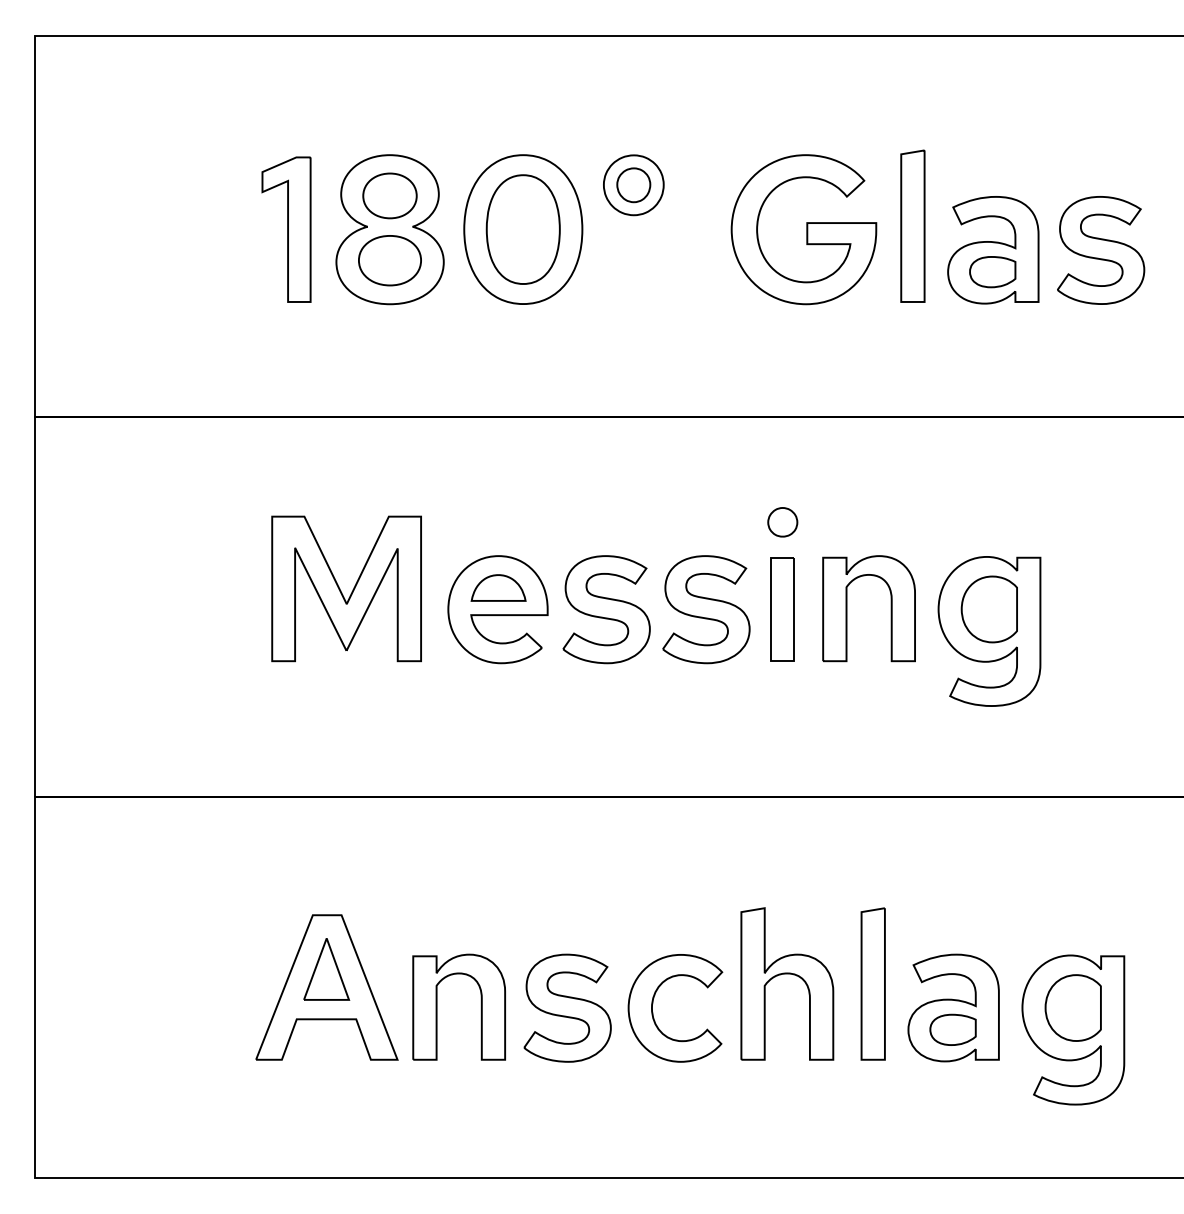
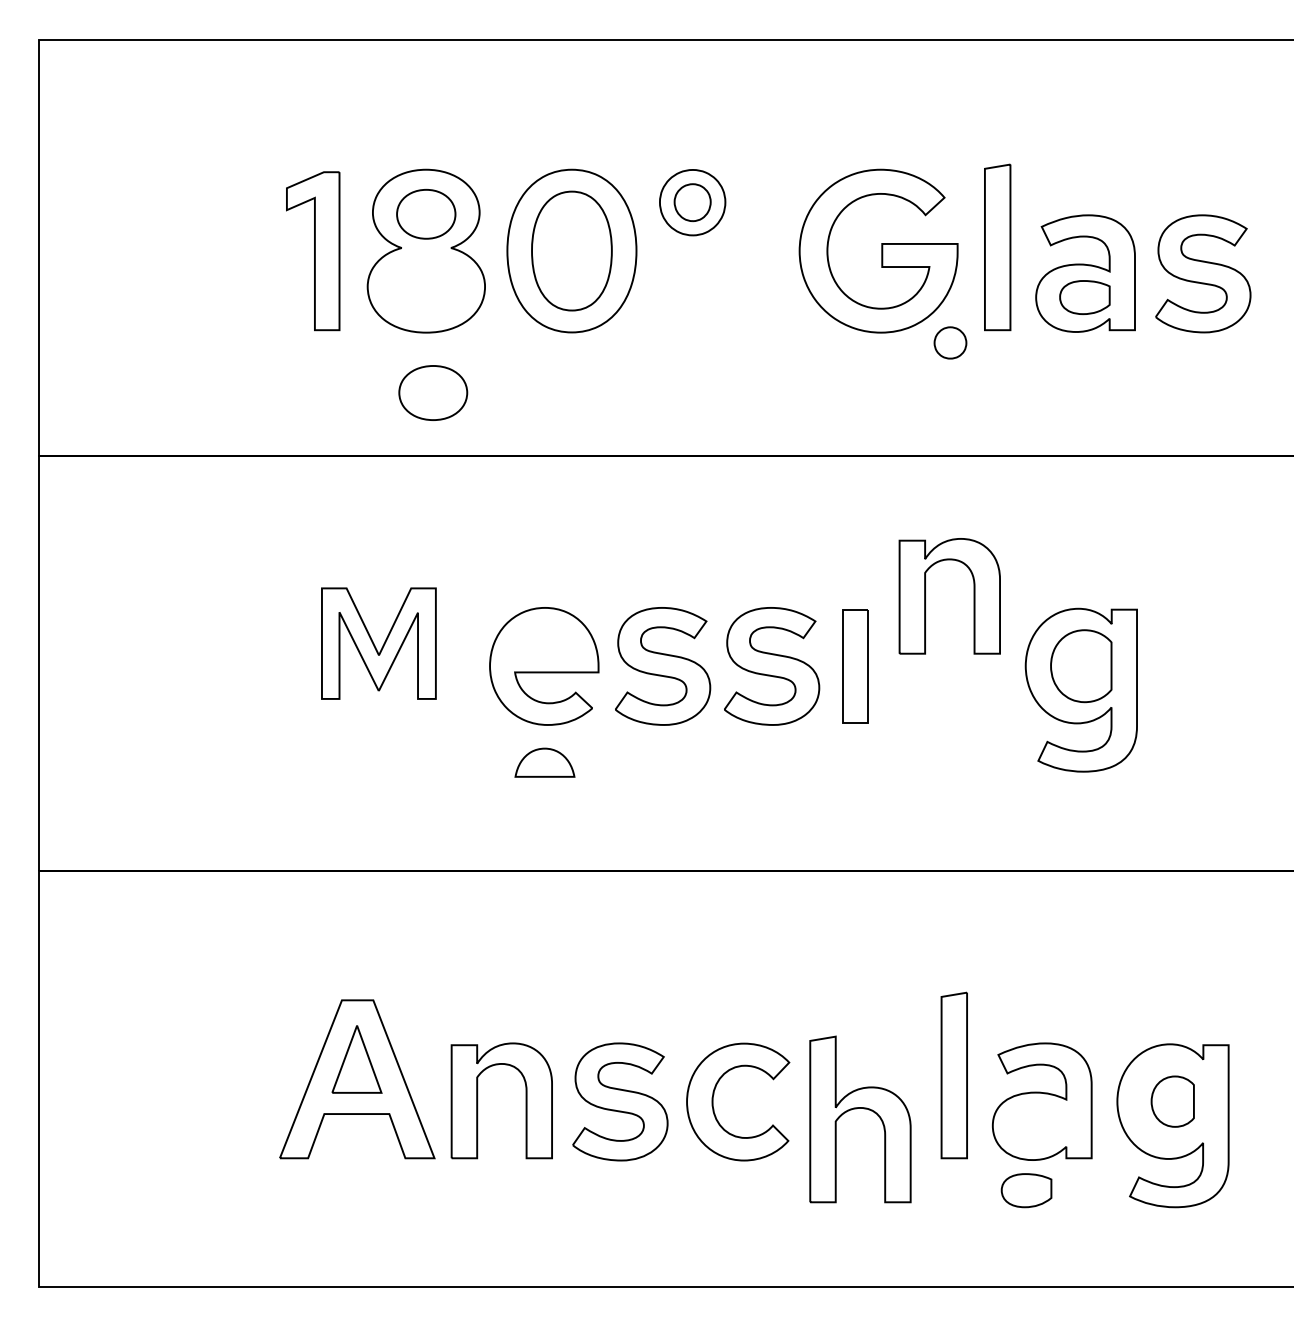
part: (390, 260) -> (433, 392), moved
part: (782, 521) -> (950, 342), moved
part: (498, 587) -> (544, 762), moved
part: (346, 588) -> (378, 643), size x0.7
part: (846, 608) -> (925, 596), moved
part: (783, 974) -> (856, 1109), moved
part: (1072, 1007) -> (1172, 1101), size x0.7
part: (953, 1029) -> (1026, 1190), moved

